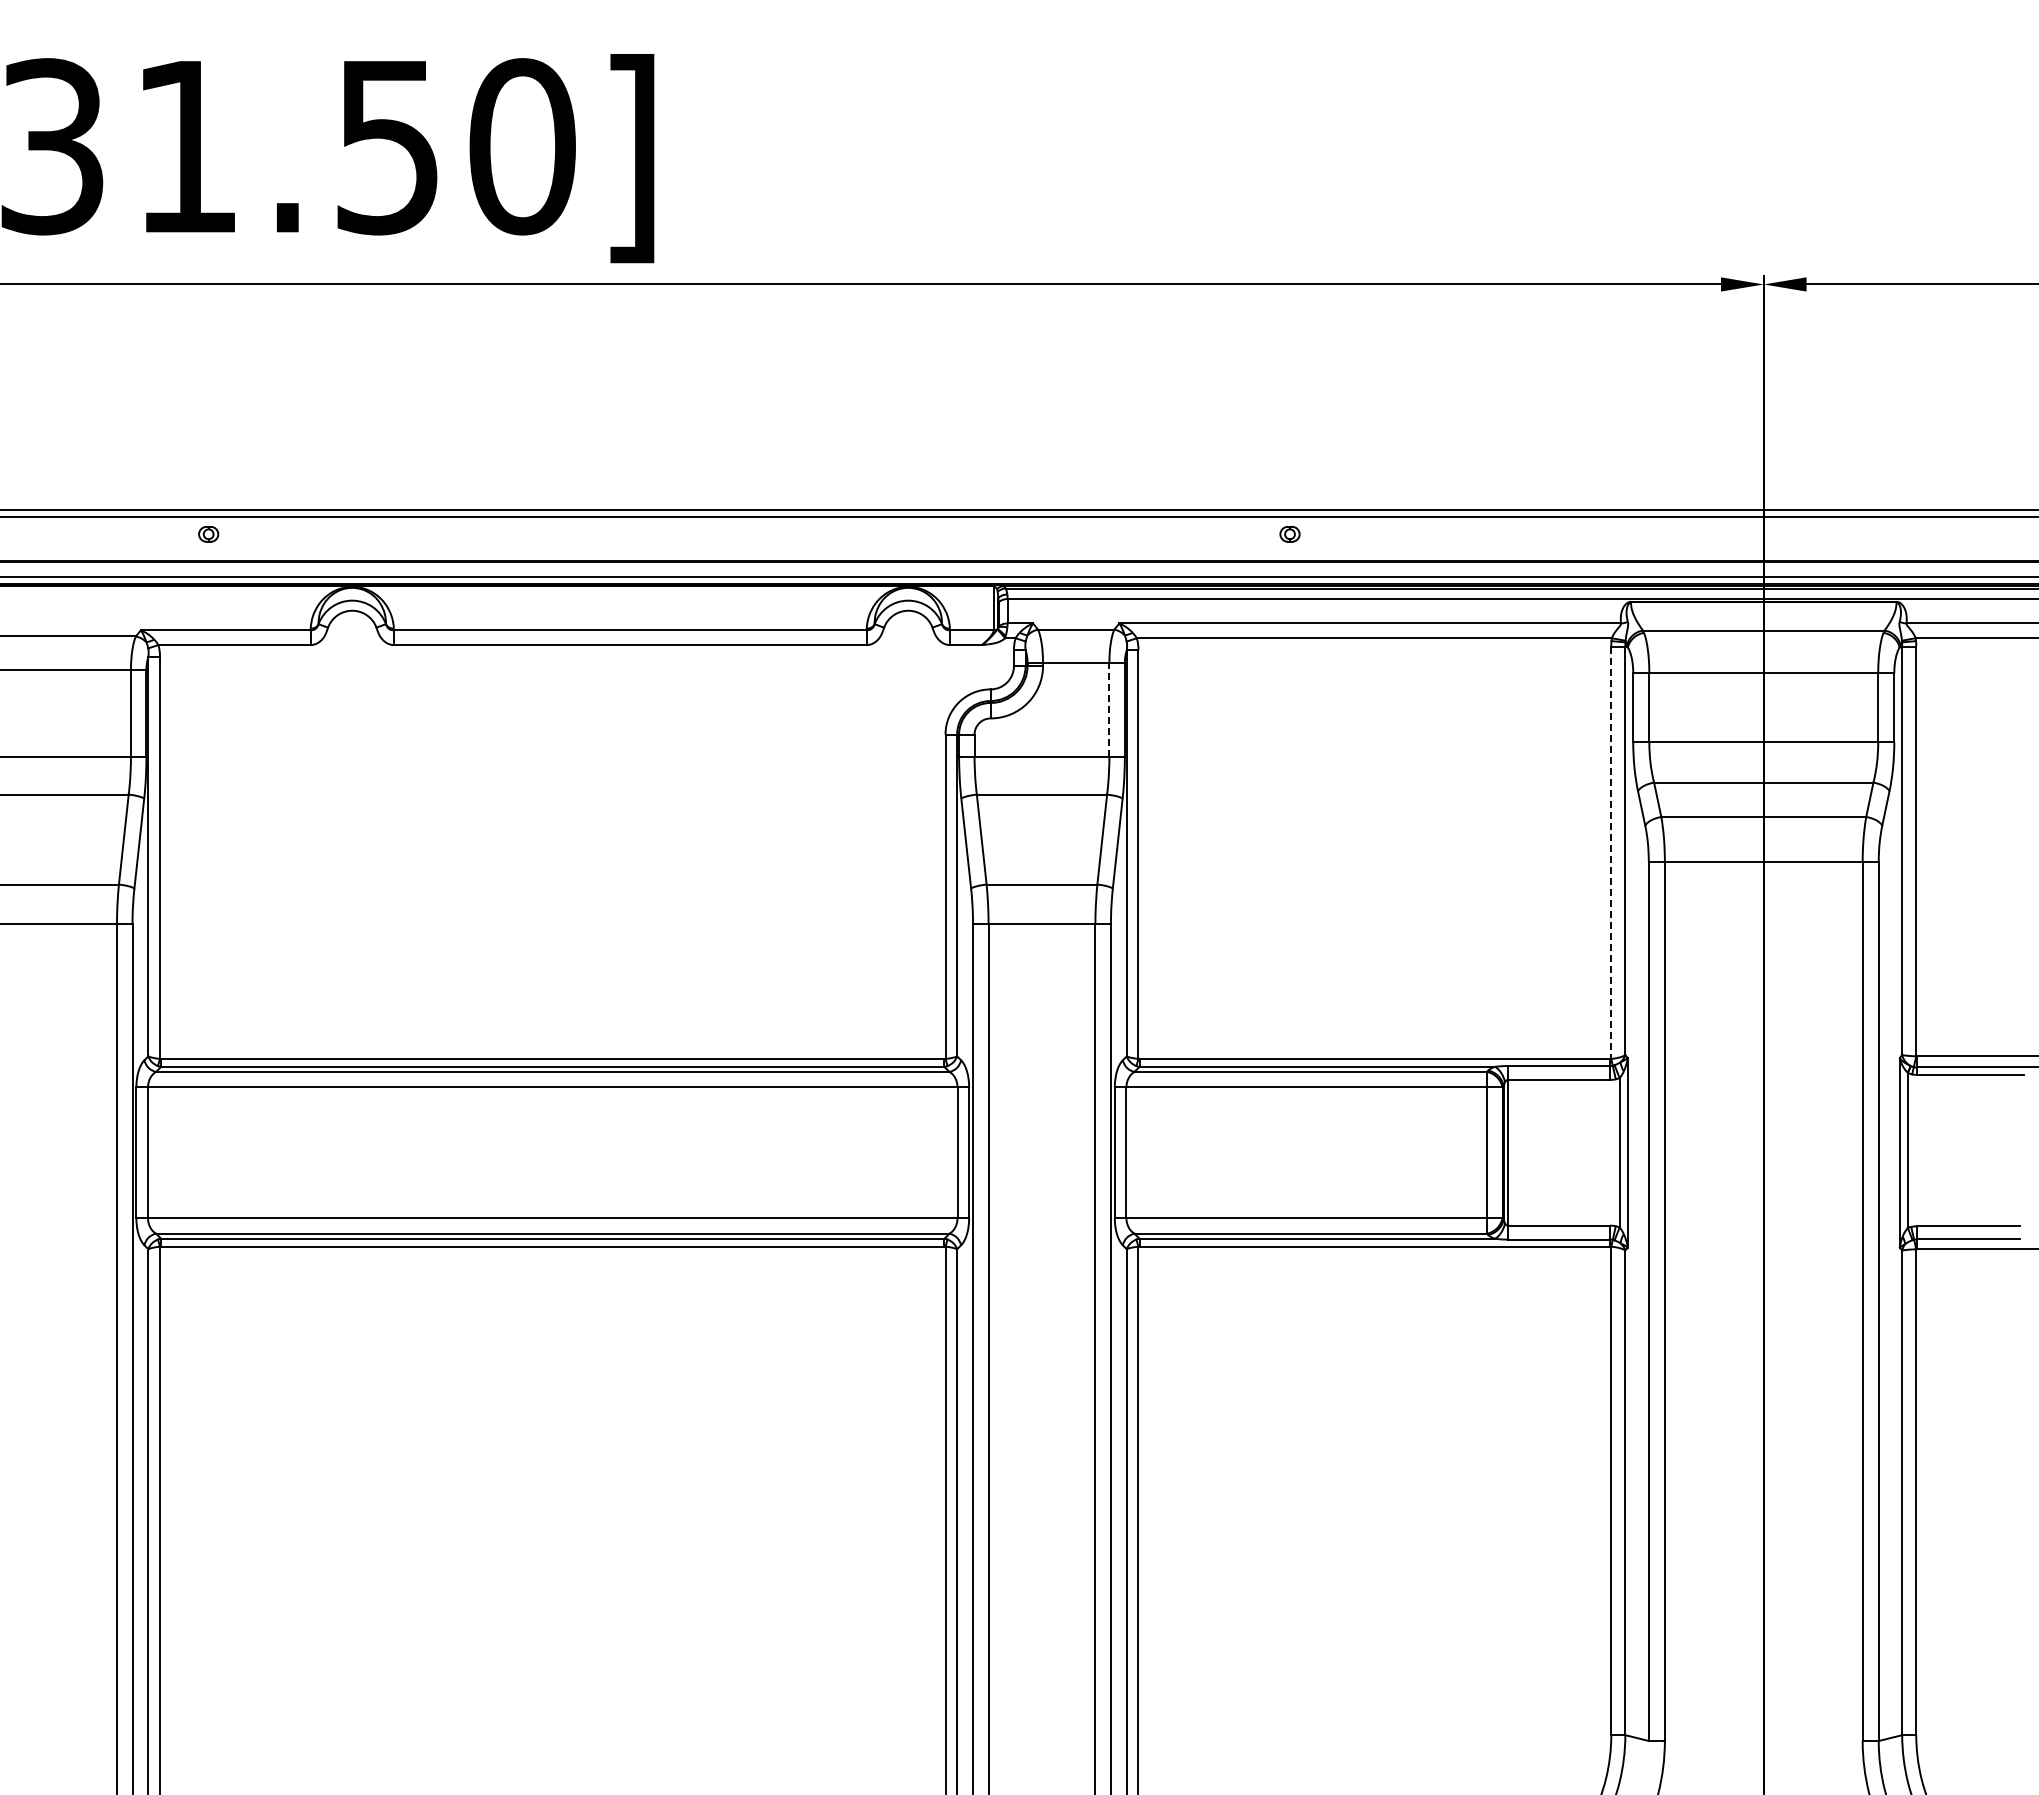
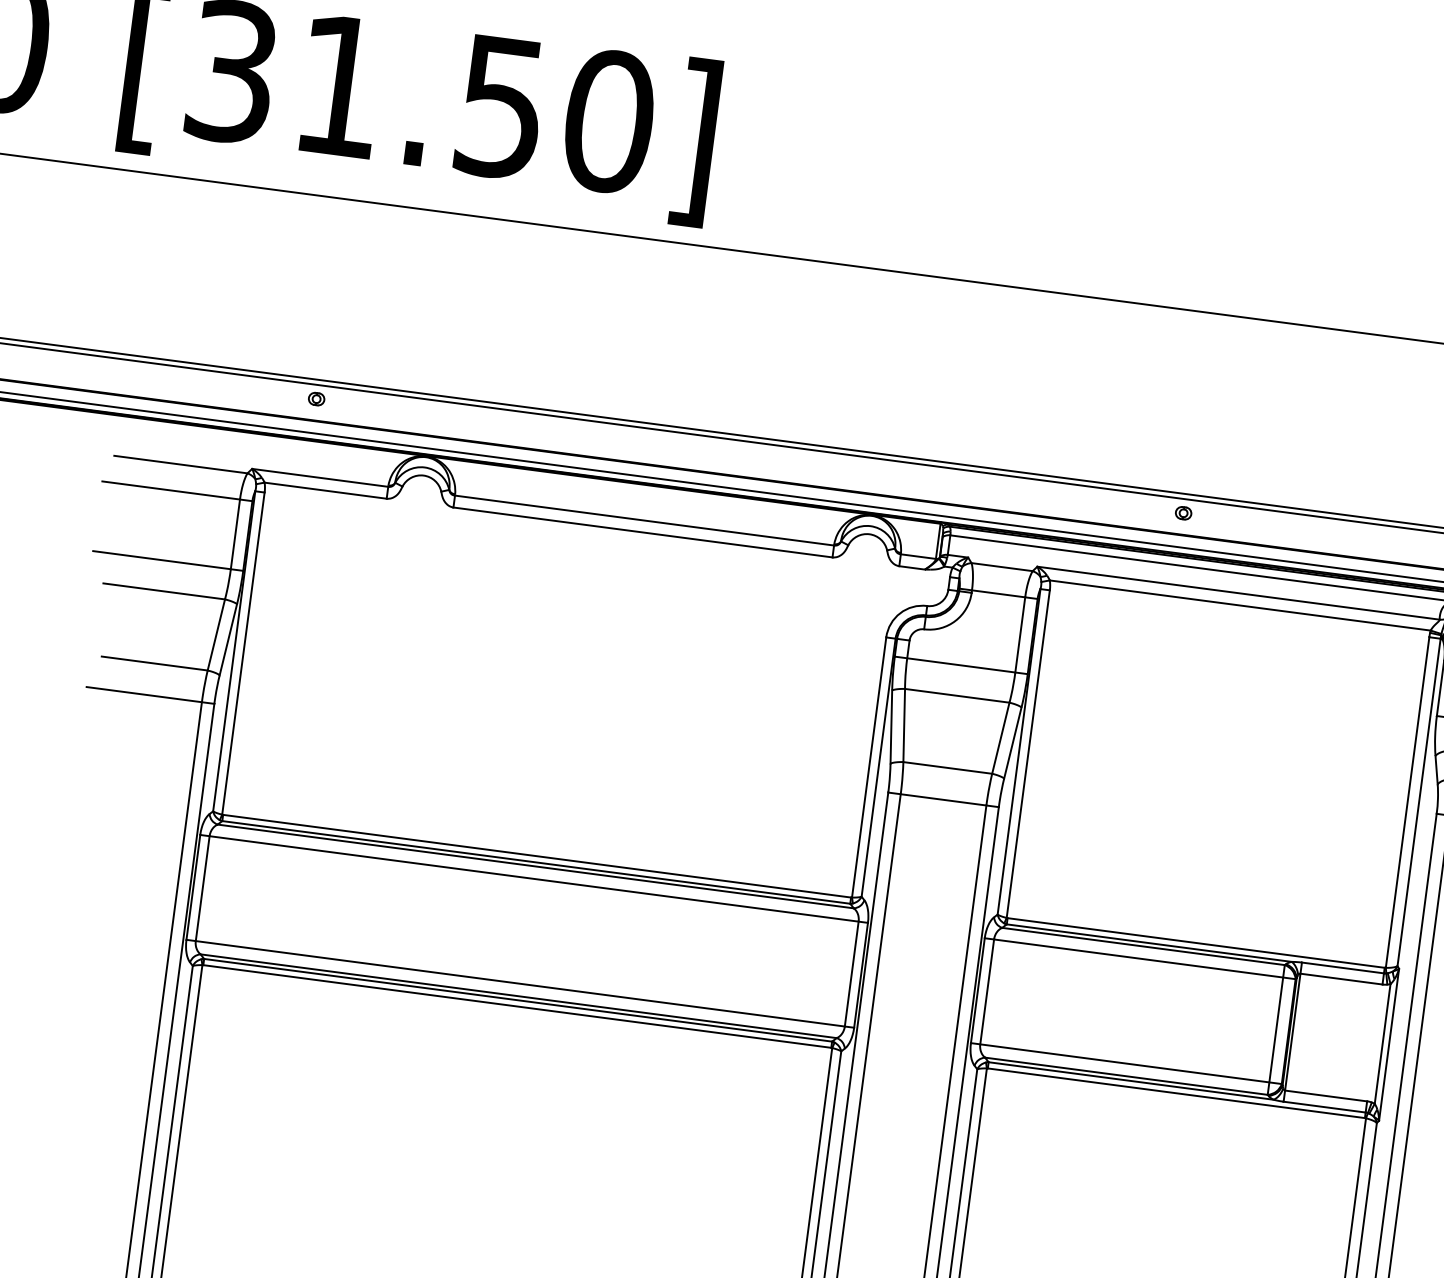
line: (1109, 709) -> (1020, 634), dashed -> solid
line: (1611, 853) -> (1407, 803), dashed -> solid

